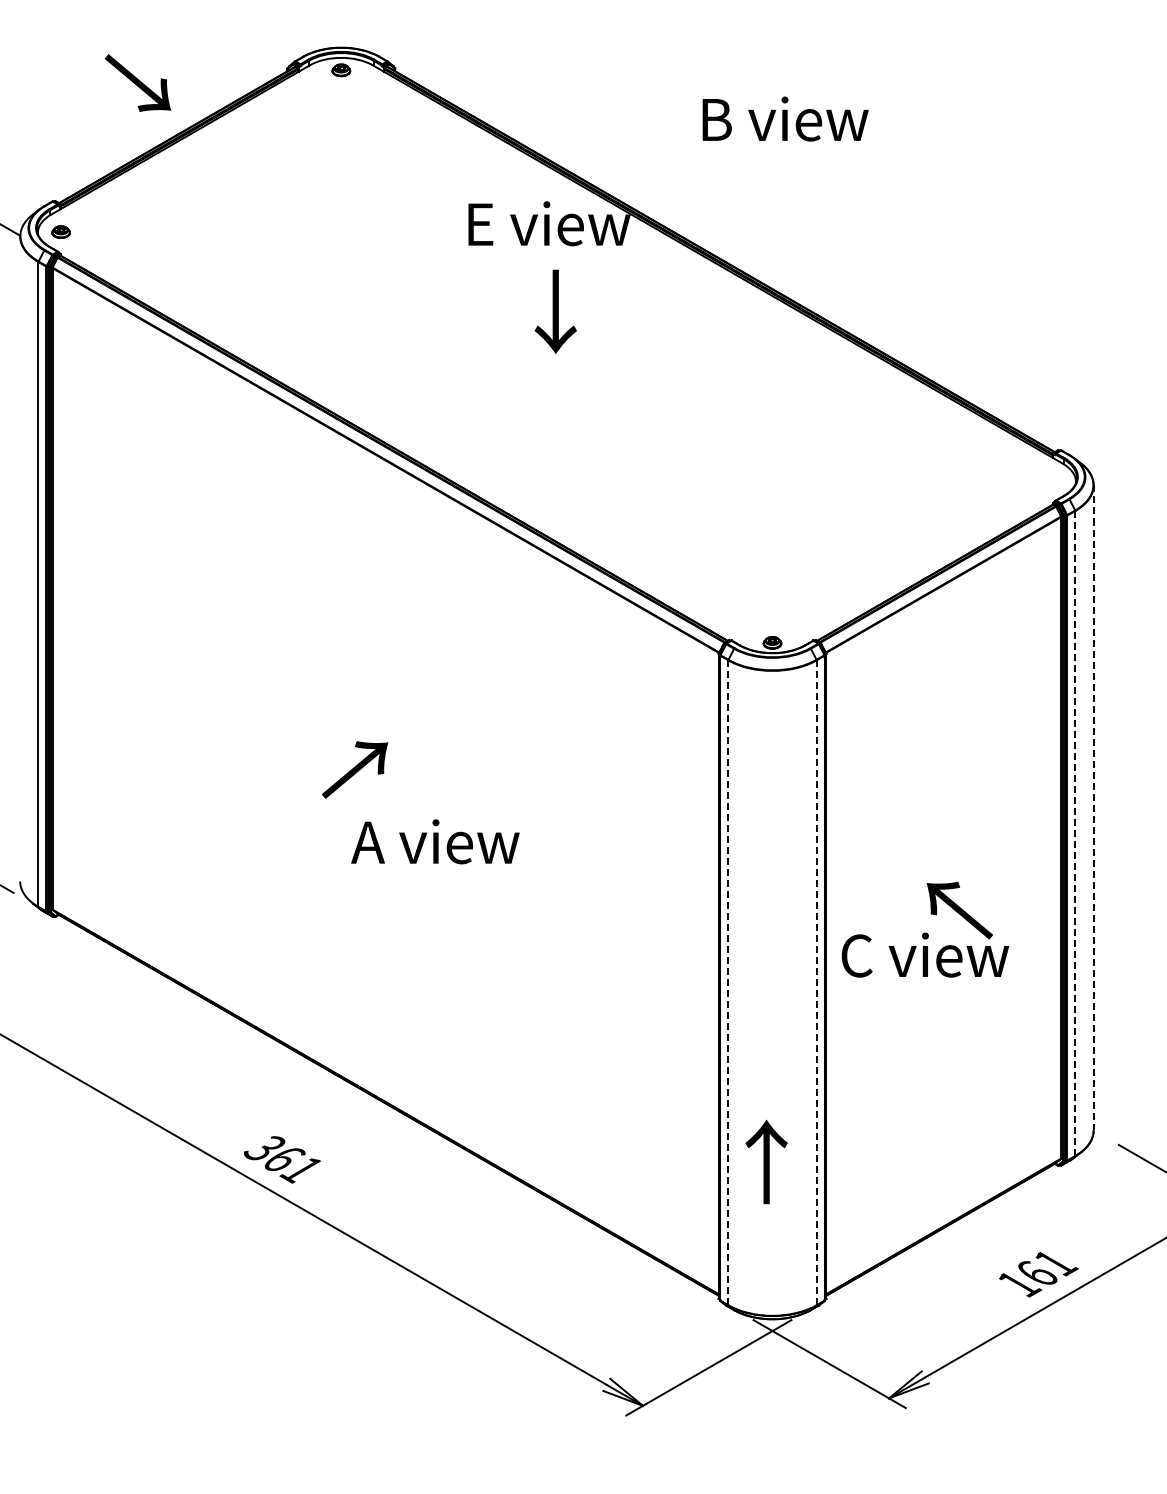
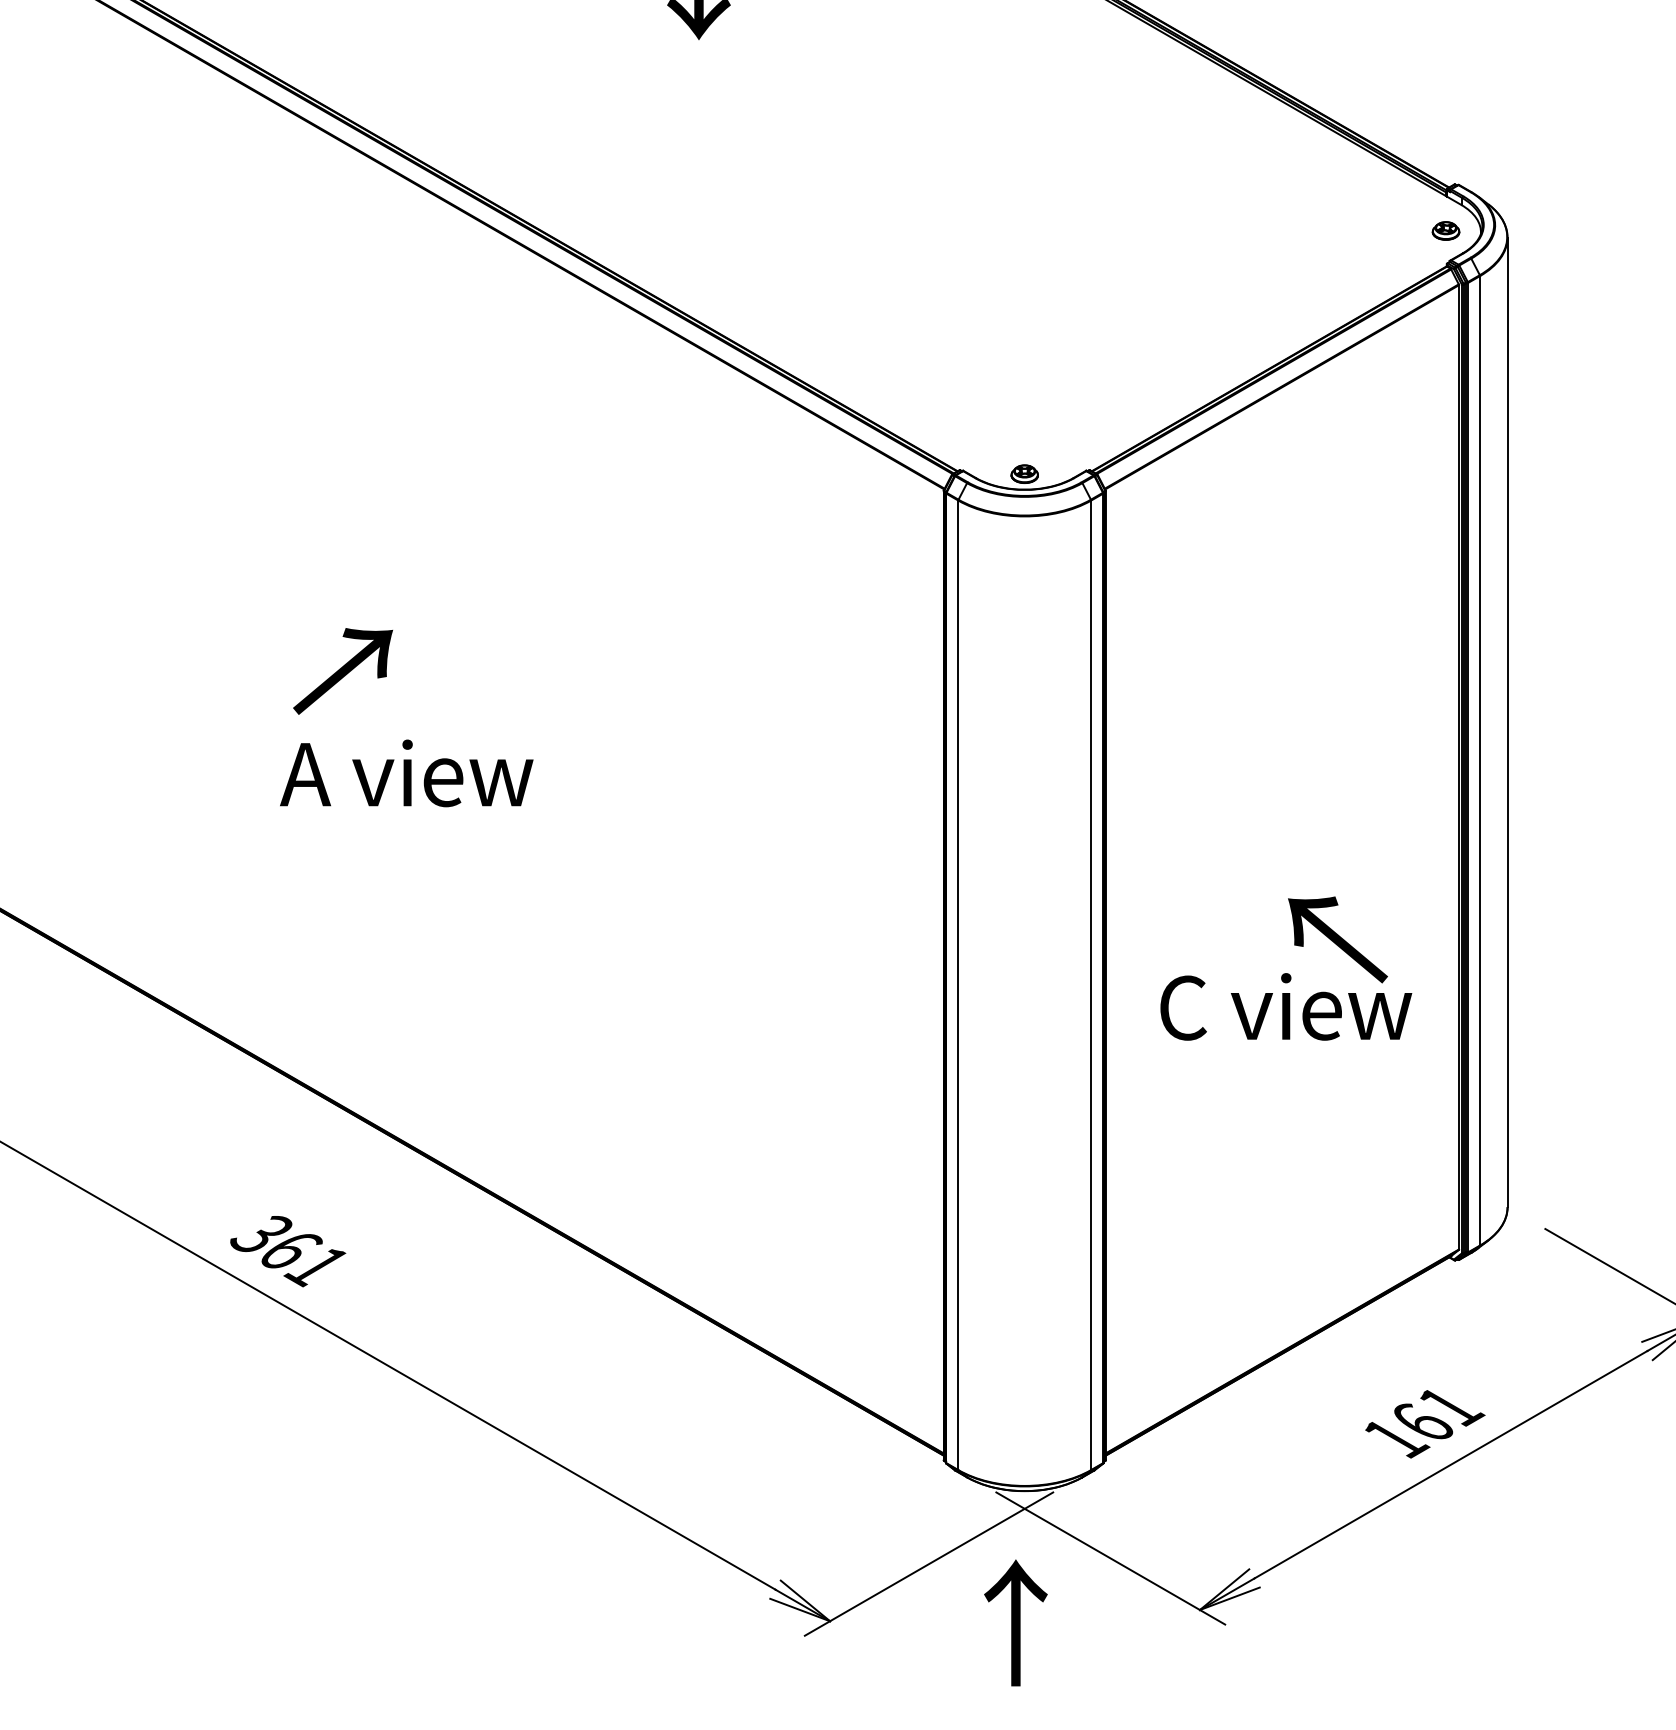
part: (1052, 480) -> (1445, 230), added
text: (354, 769) -> (342, 670), moved
line: (1093, 808) -> (1507, 723), dashed -> solid
line: (1075, 833) -> (1480, 760), dashed -> solid
text: (435, 841) -> (406, 772), moved
text: (925, 929) -> (1286, 968), moved
line: (816, 982) -> (1090, 984), dashed -> solid
line: (728, 983) -> (958, 986), dashed -> solid
text: (766, 1161) -> (1015, 1622), moved

